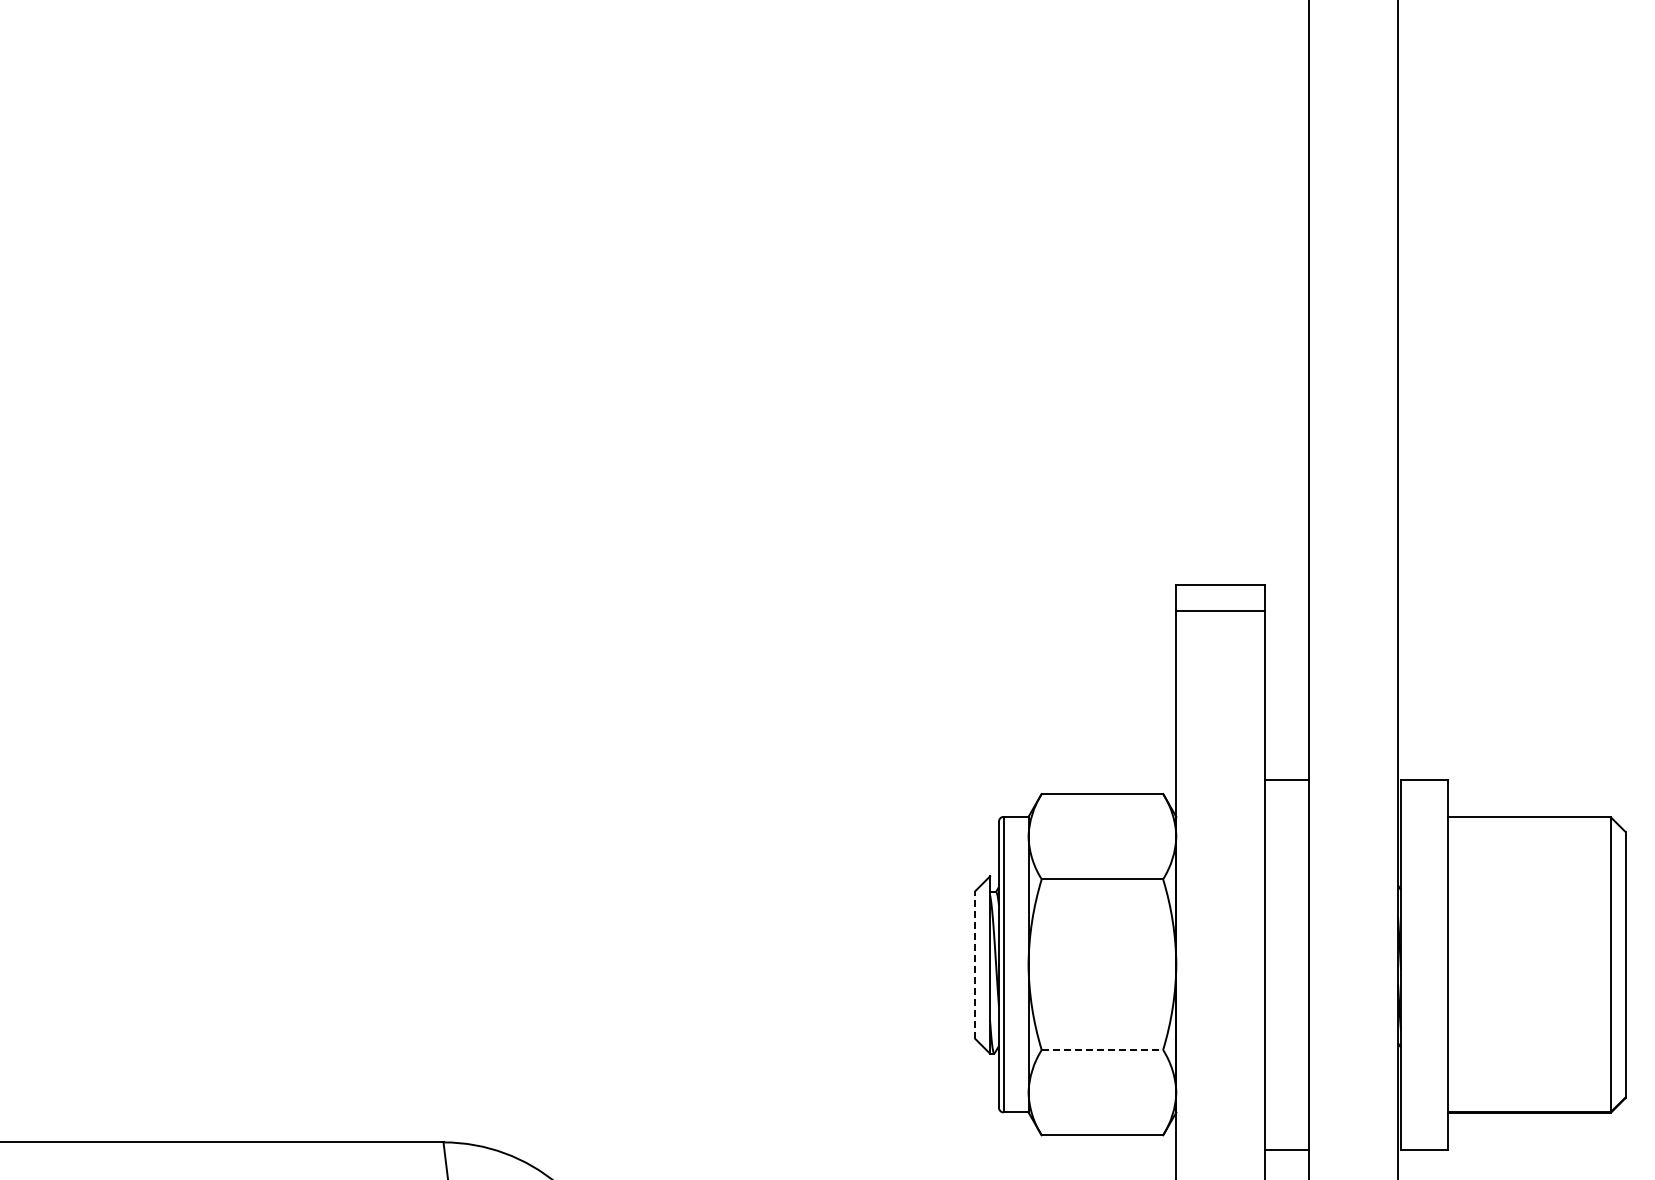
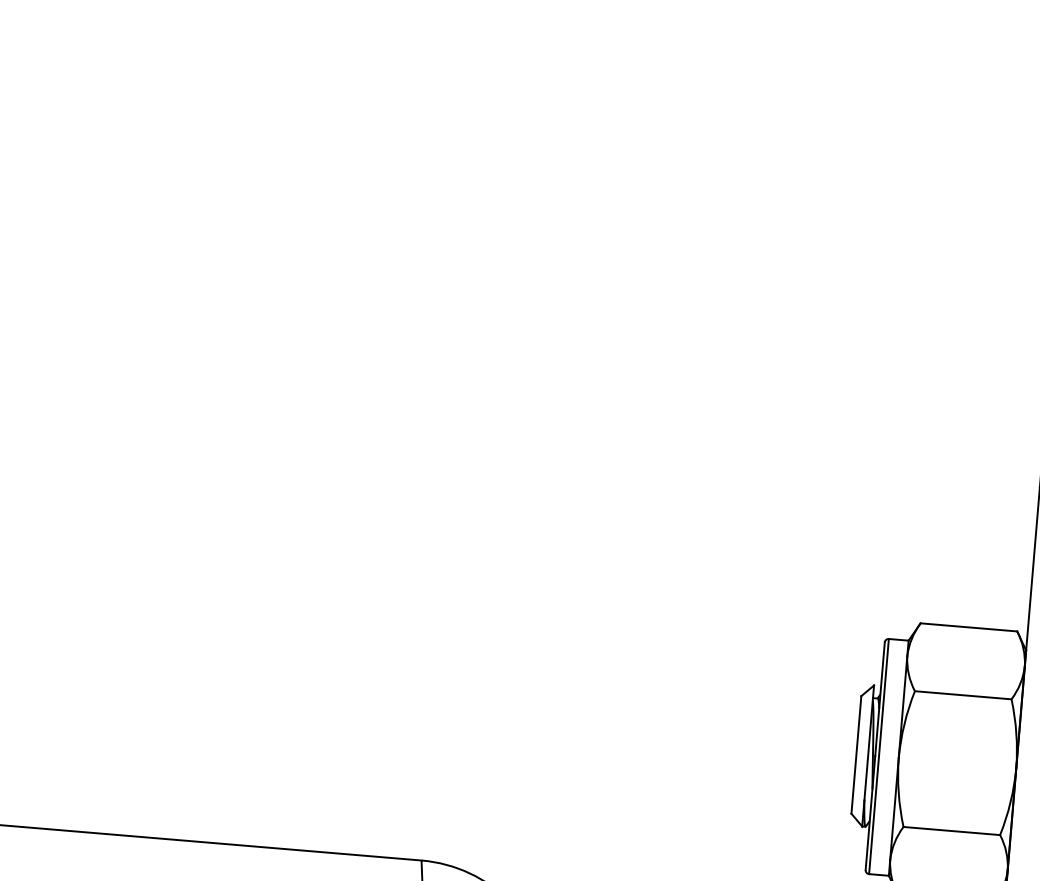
line: (975, 965) -> (856, 755), dashed -> solid
line: (1102, 1050) -> (951, 831), dashed -> solid

